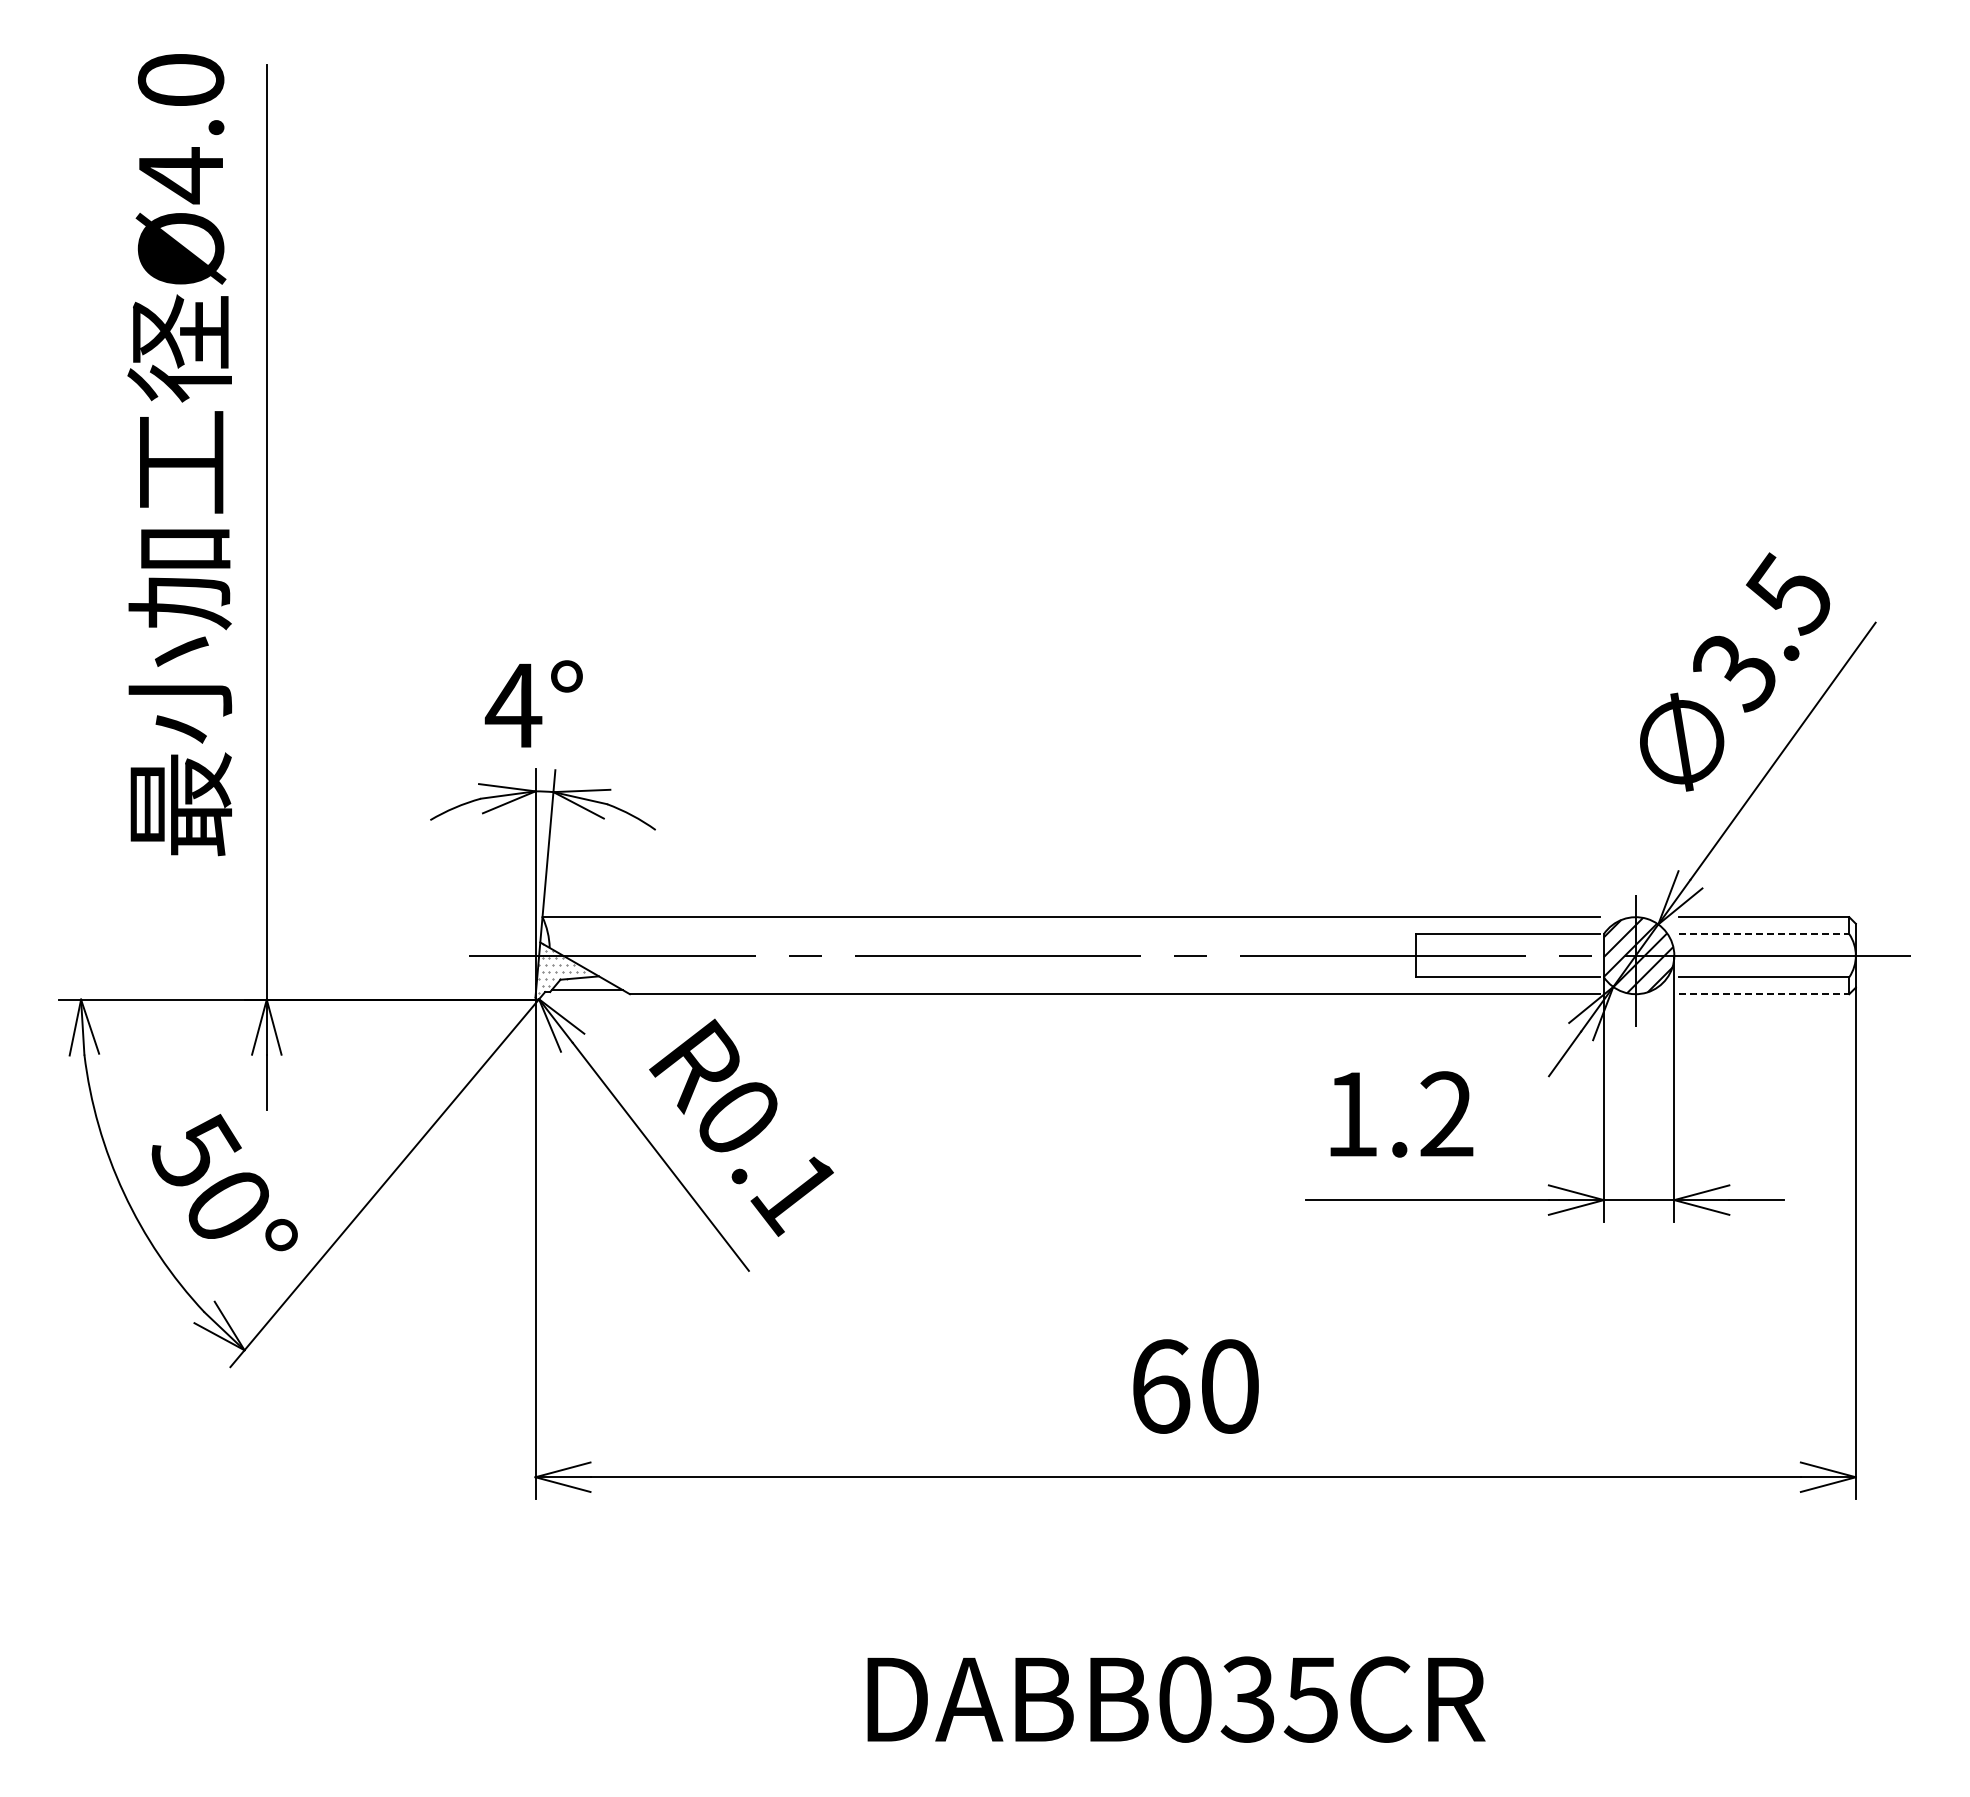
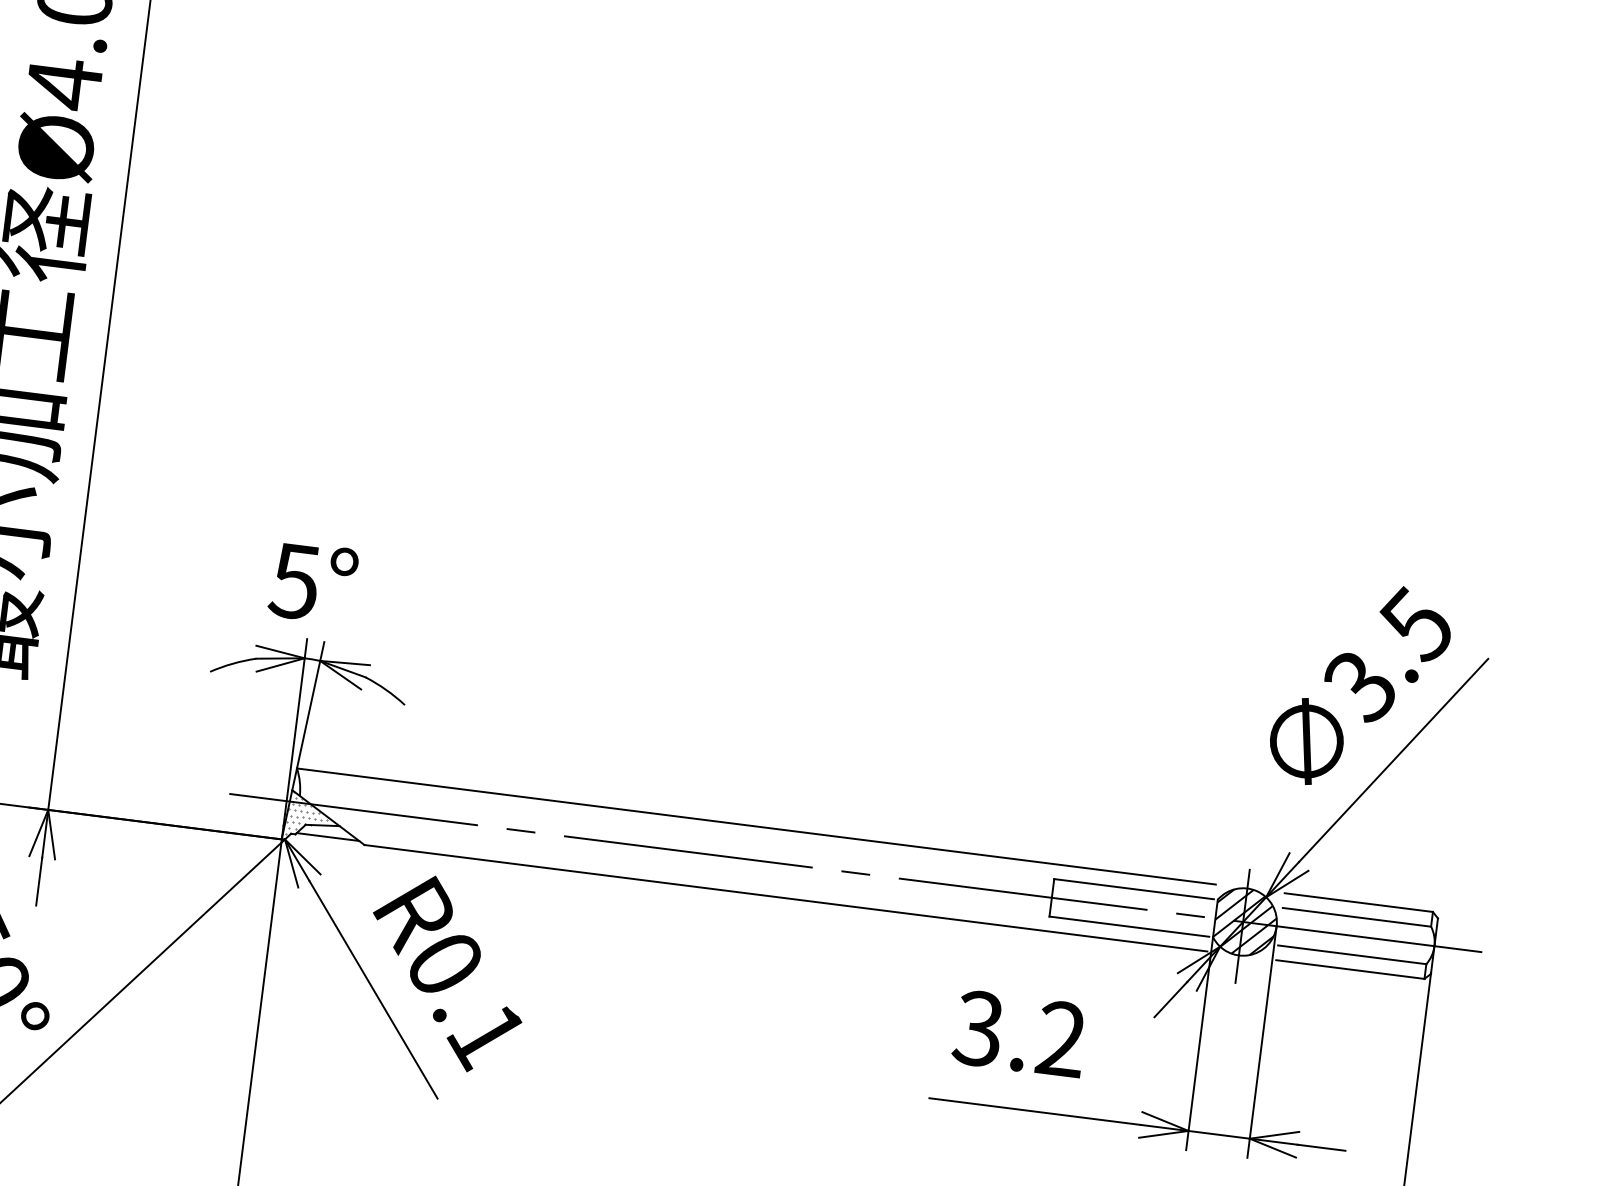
text: (513, 705) -> (295, 581), 4° -> 5°
line: (1764, 934) -> (1357, 917), dashed -> solid
line: (1764, 994) -> (1350, 969), dashed -> solid
text: (1350, 1114) -> (977, 1028), 1.2 -> 3.2

